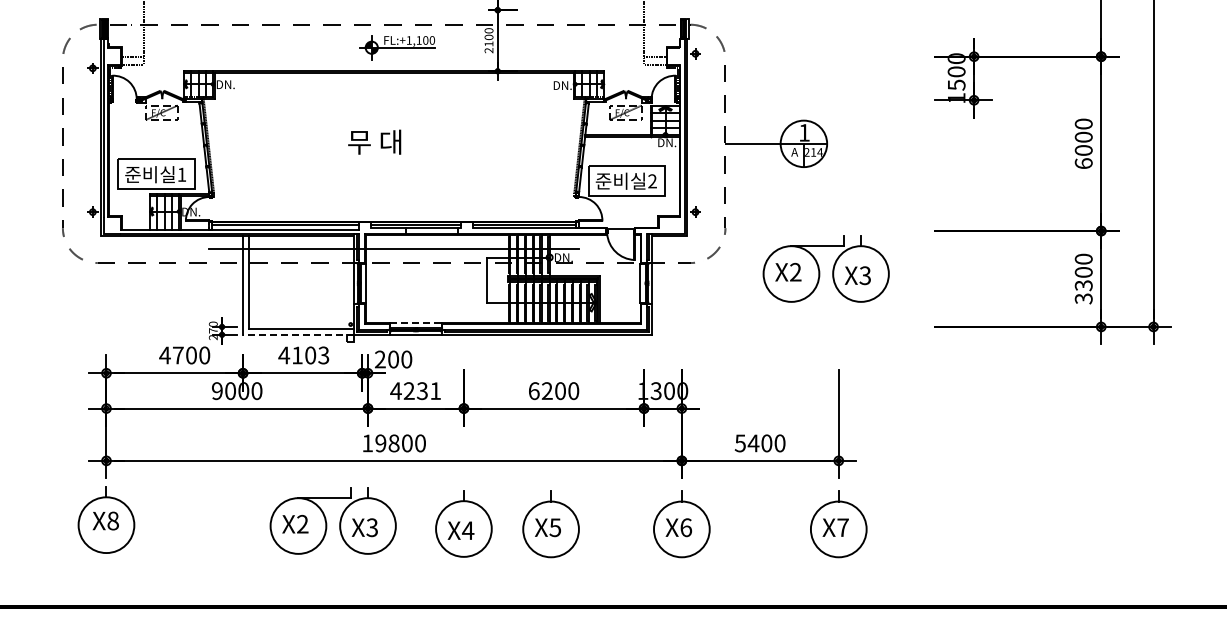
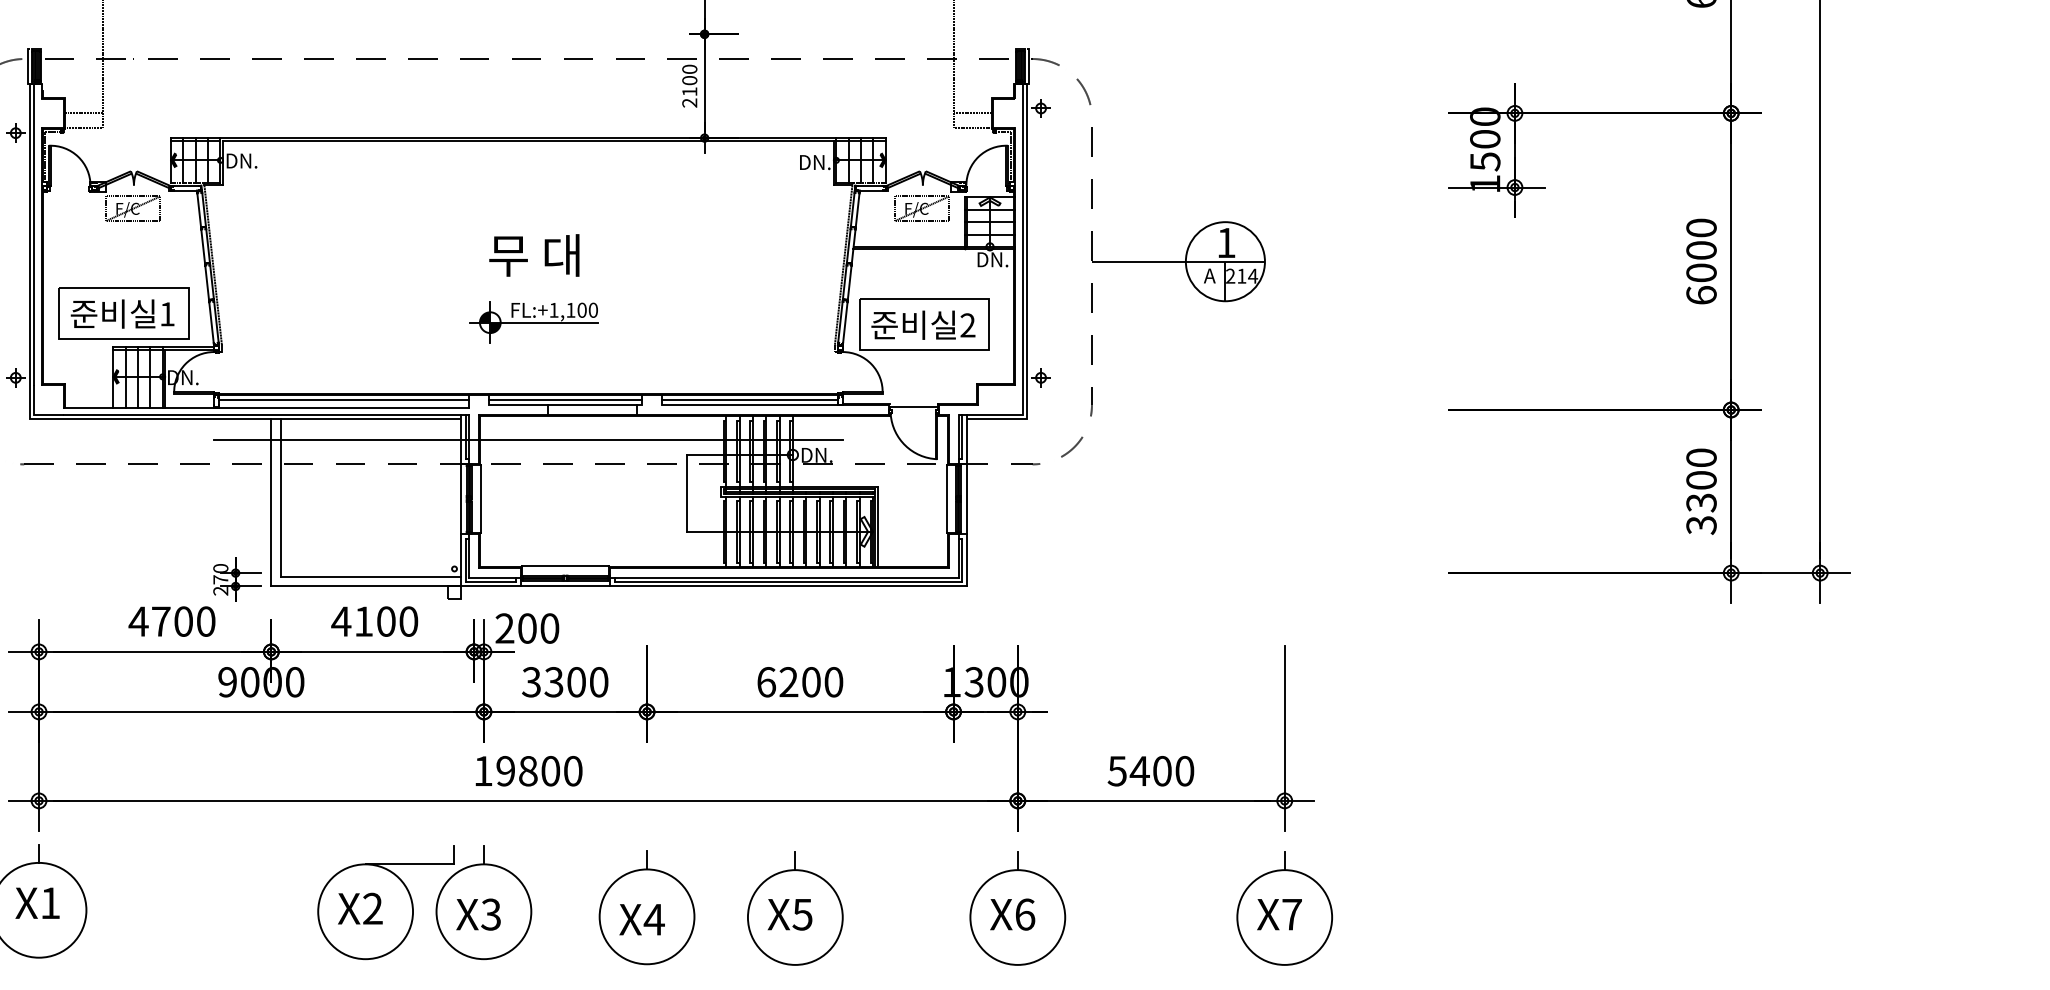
part: (397, 47) -> (534, 322), moved
text: (374, 141) -> (534, 254), moved
part: (825, 268) -> (1262, 473), removed
line: (415, 322) -> (564, 565), dashed -> solid
line: (298, 334) -> (365, 585), dashed -> solid
text: (323, 355) -> (408, 621), 4103 -> 4100
text: (415, 391) -> (564, 682), 4231 -> 3300
text: (112, 520) -> (49, 902), X8 -> X1

